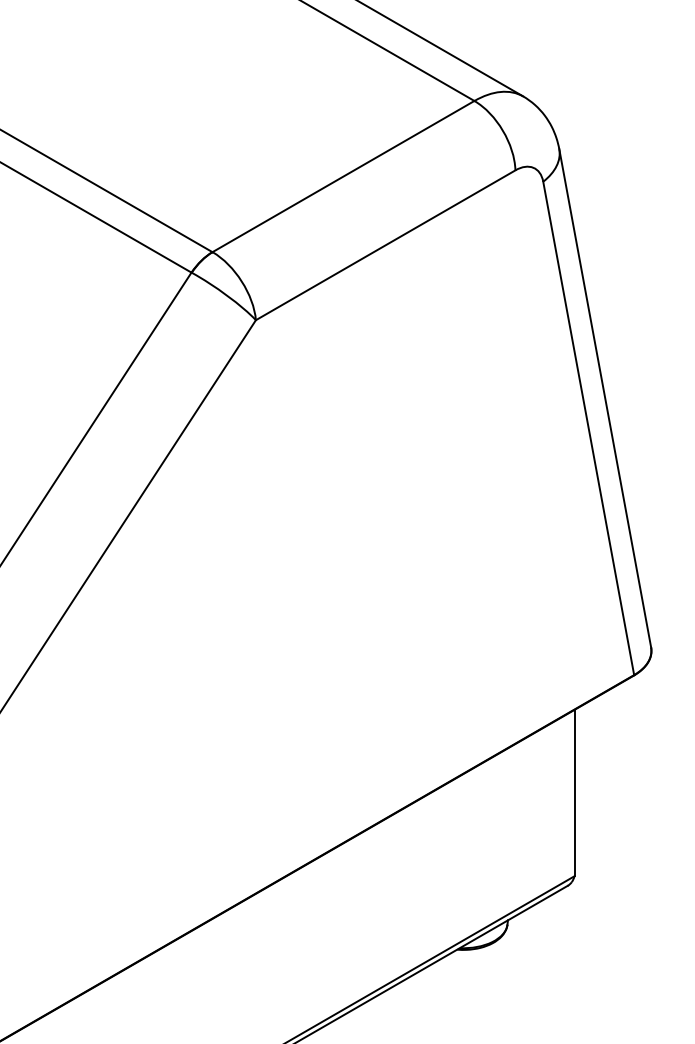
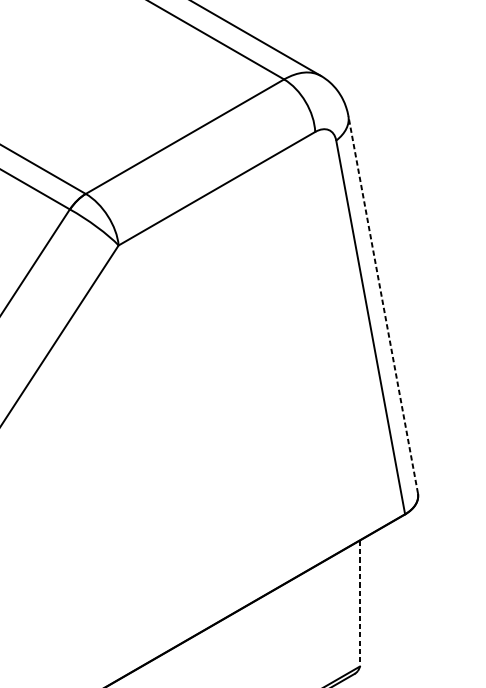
line: (605, 397) -> (383, 303), solid -> dashed
line: (574, 793) -> (359, 603), solid -> dashed

